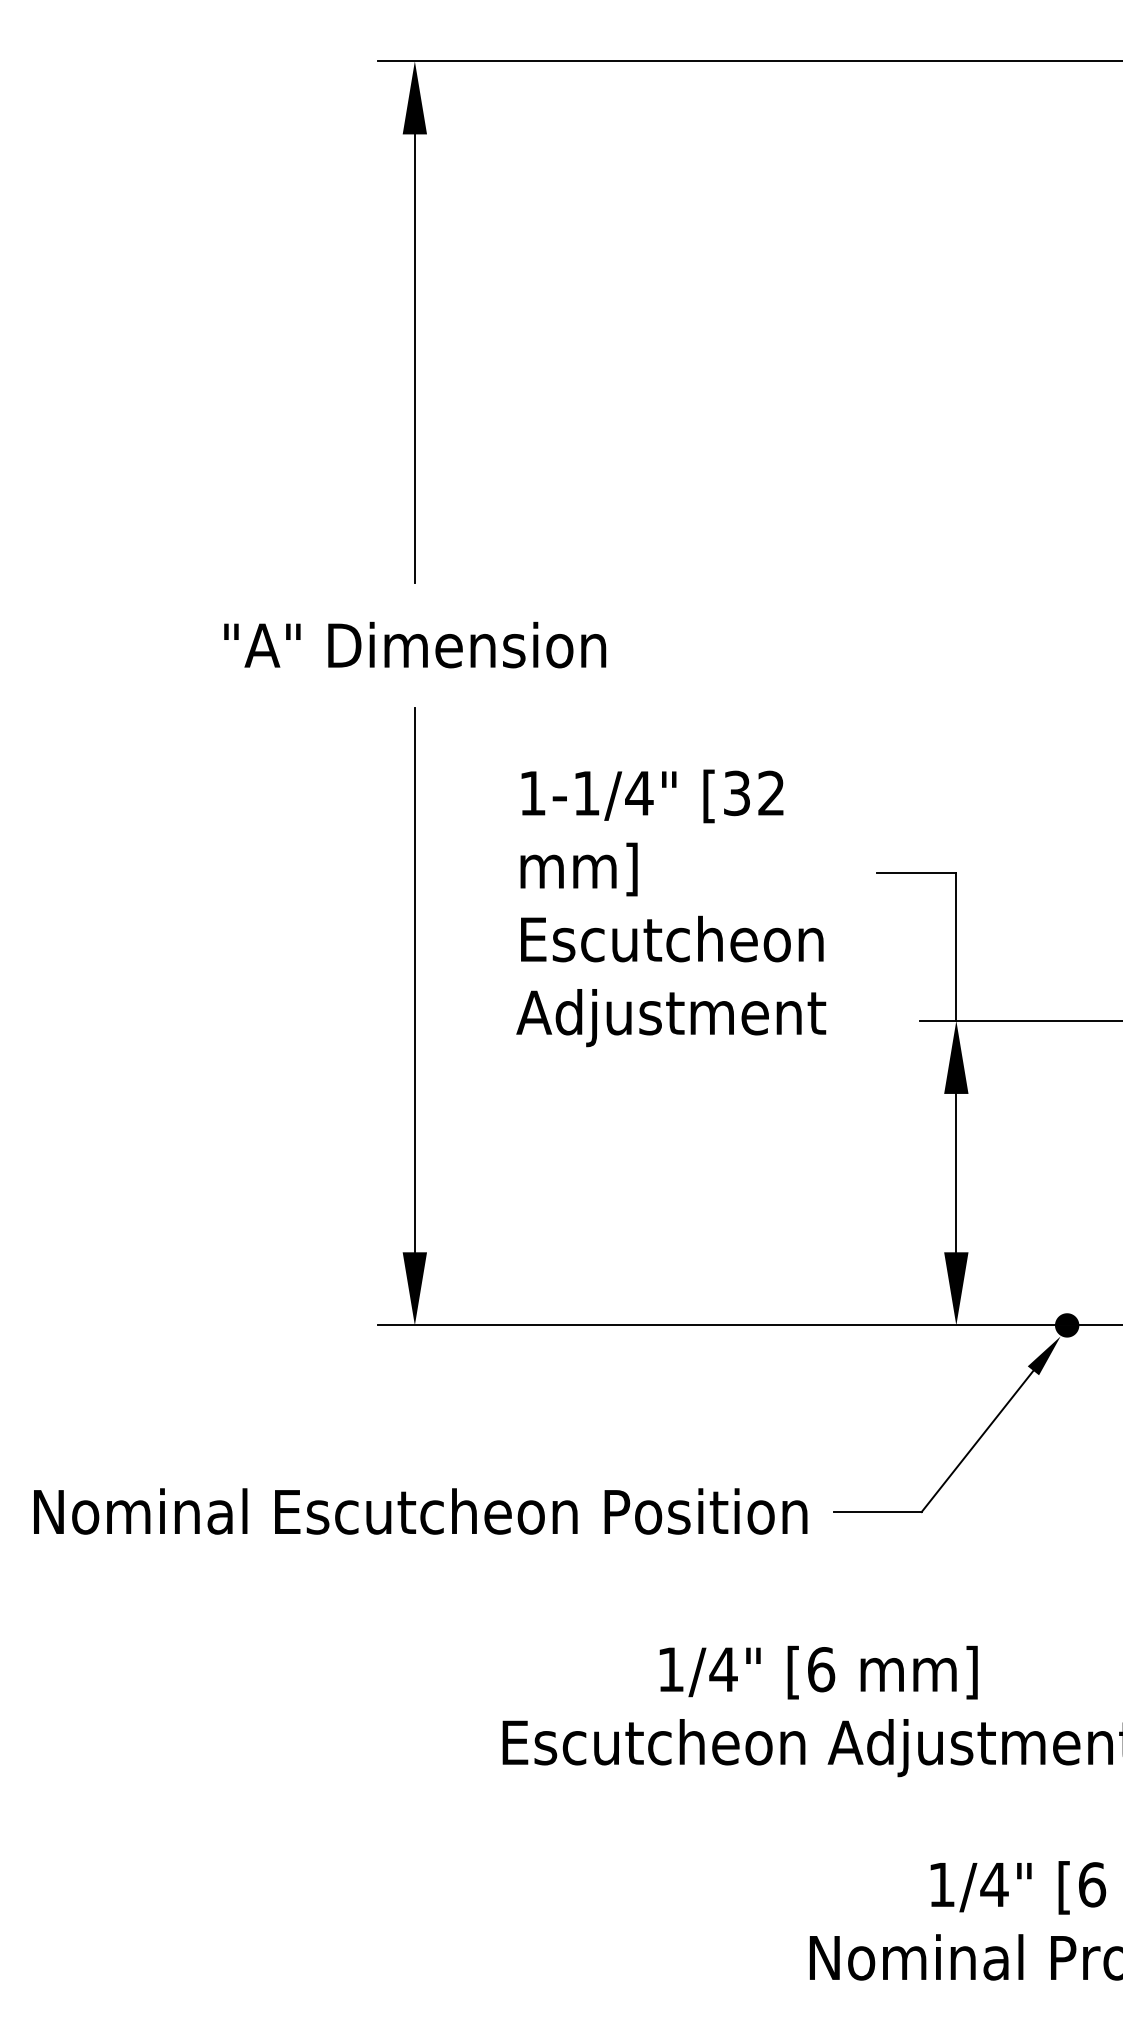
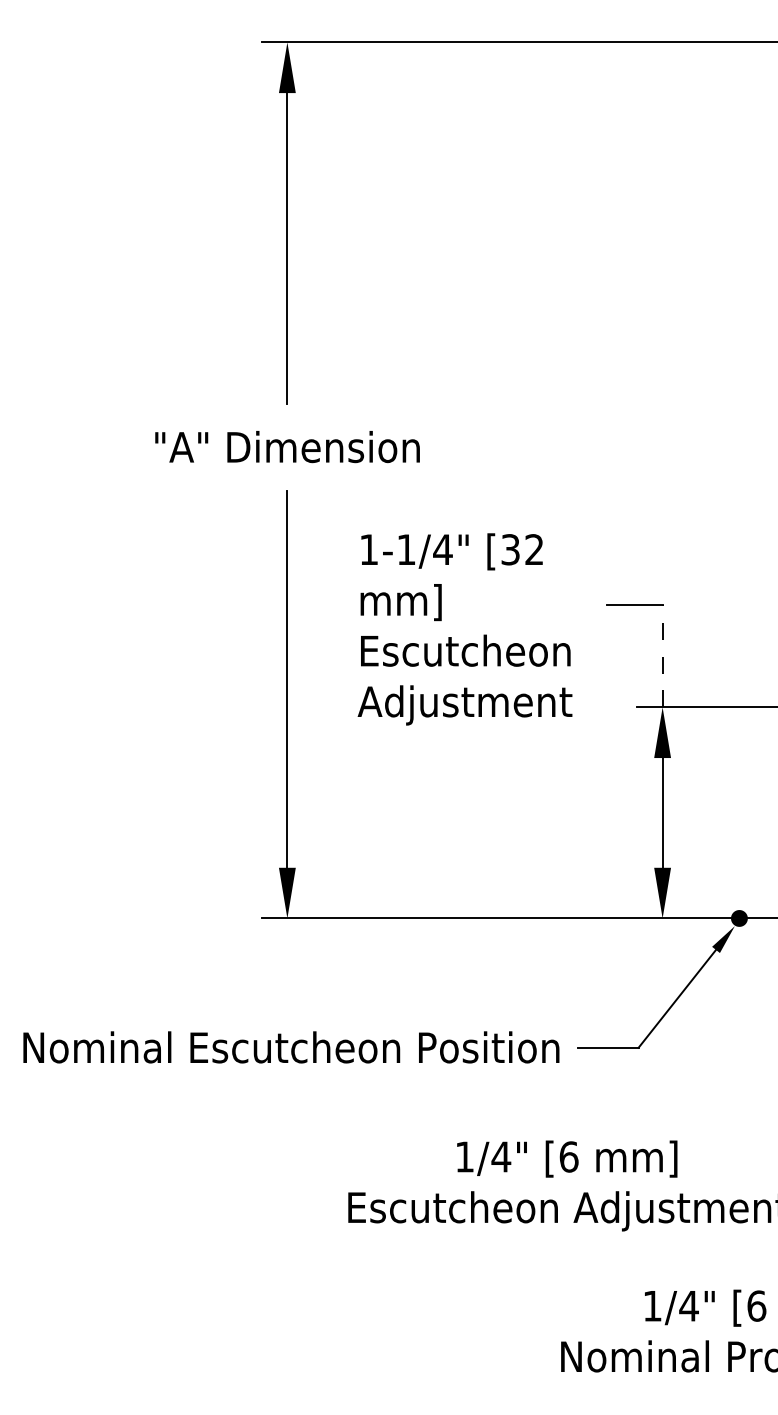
line: (956, 945) -> (662, 655), solid -> dashed

